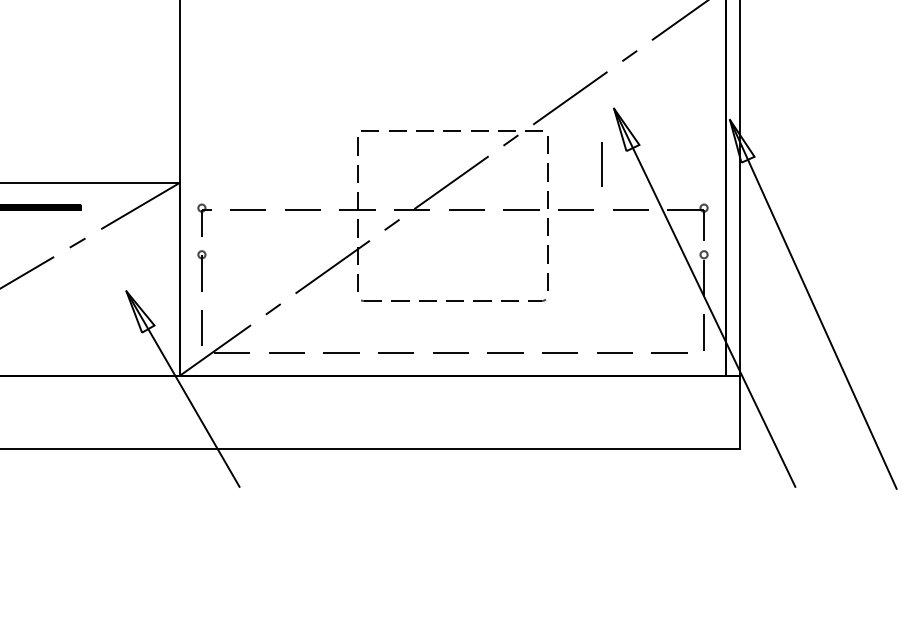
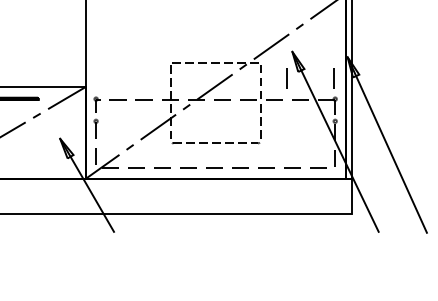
line: (700, 164) -> (333, 78), added

